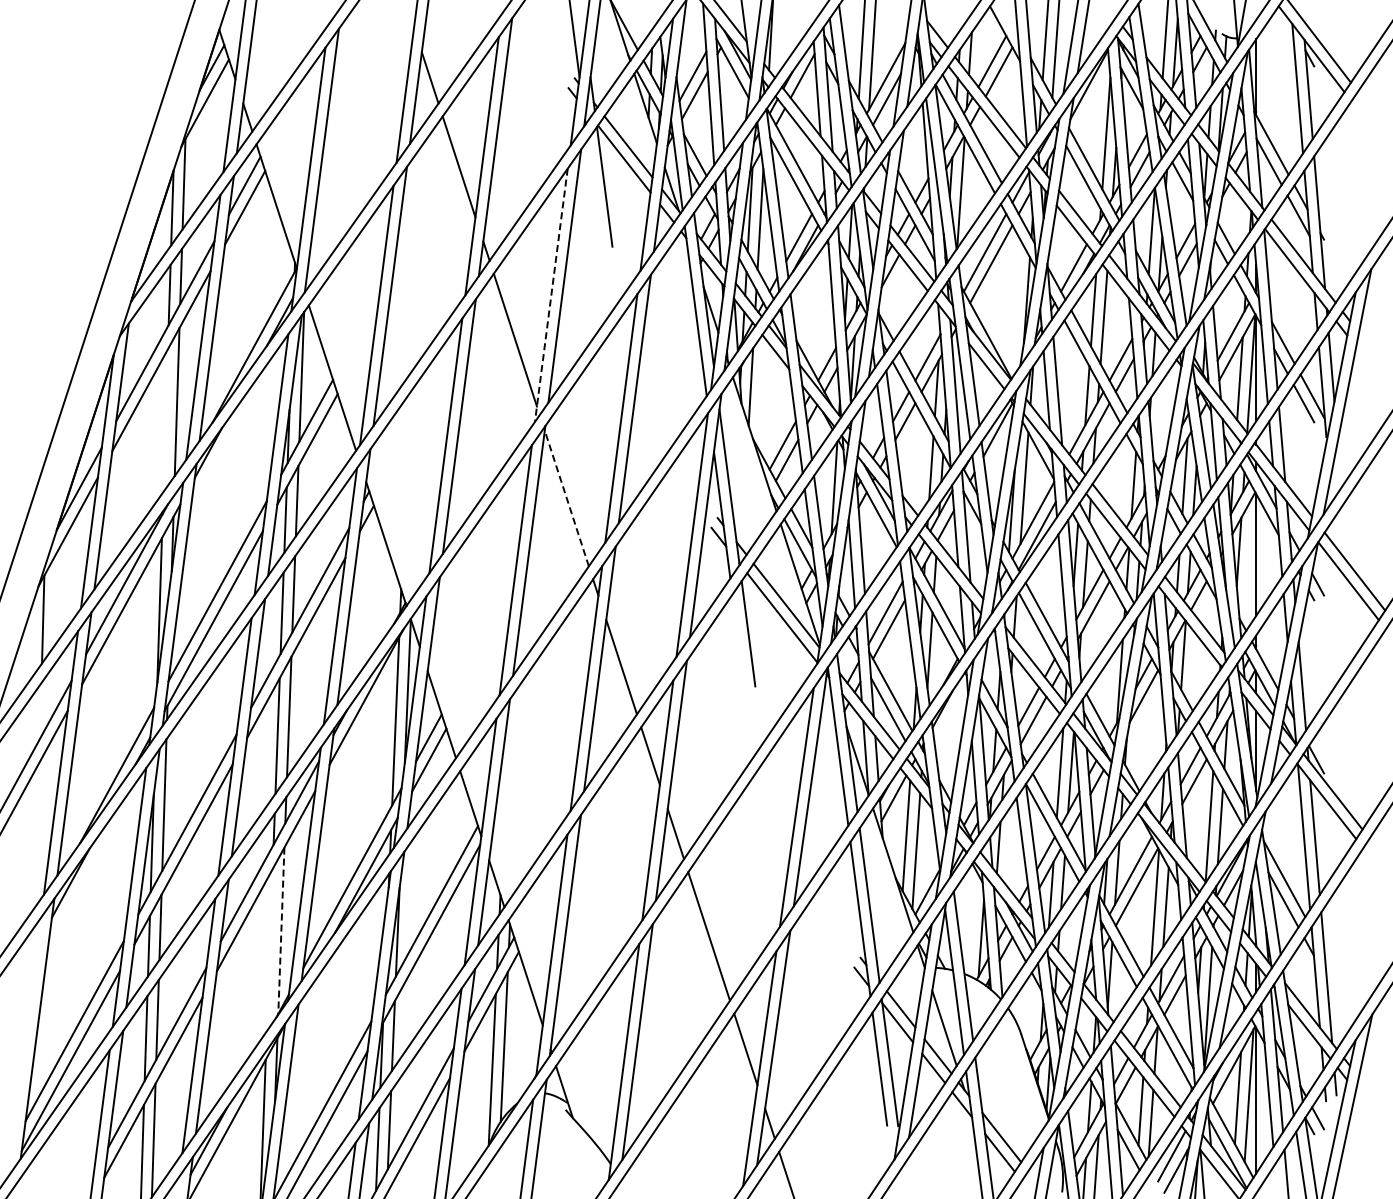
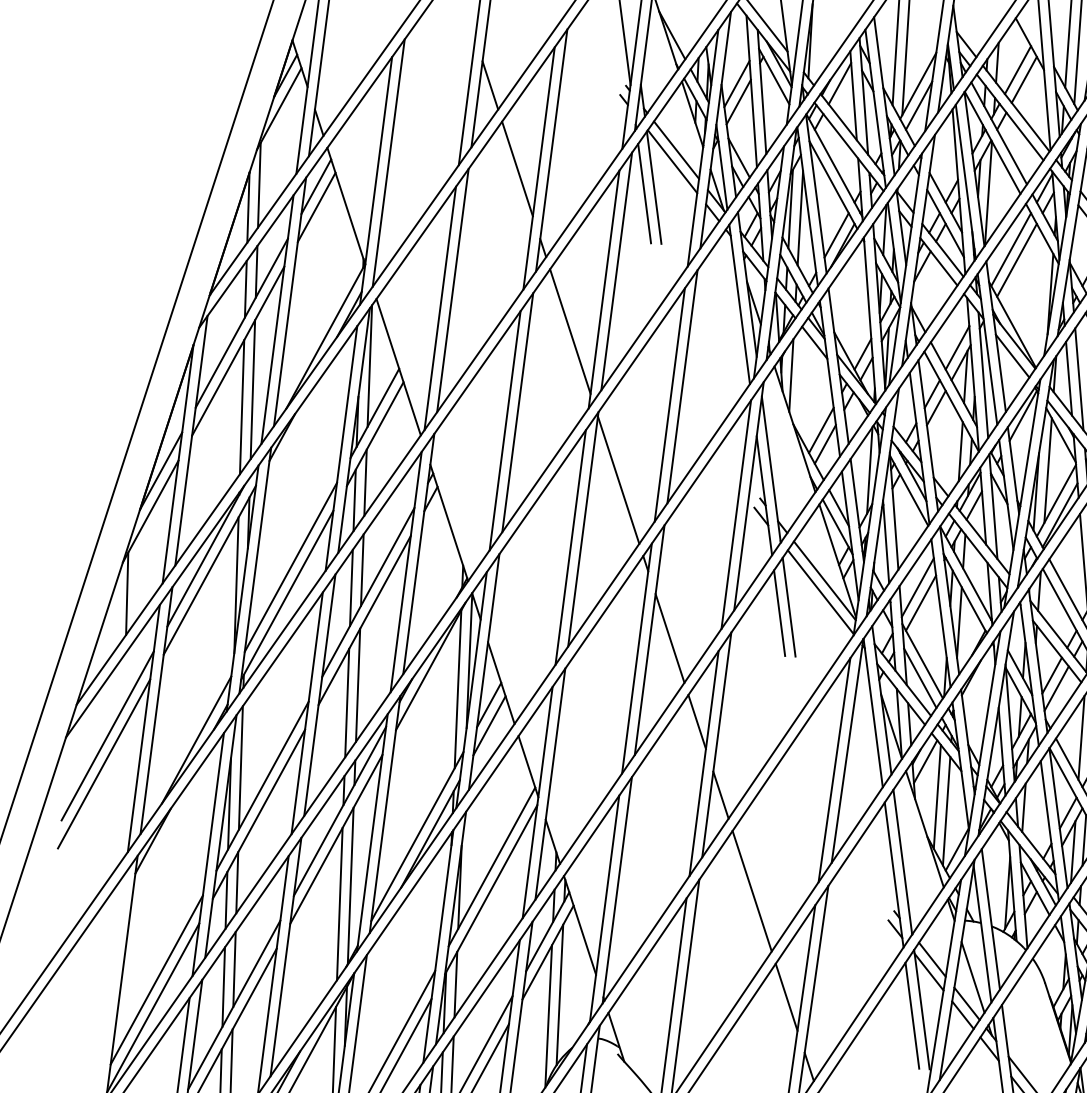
line: (594, 193) -> (644, 193), added
line: (551, 295) -> (604, 289), dashed -> solid
line: (165, 420) -> (241, 406), added
line: (566, 498) -> (618, 480), dashed -> solid
line: (738, 639) -> (779, 612), added
line: (281, 931) -> (350, 886), dashed -> solid
line: (269, 950) -> (339, 904), added

